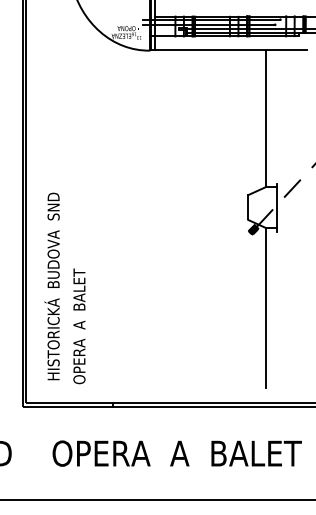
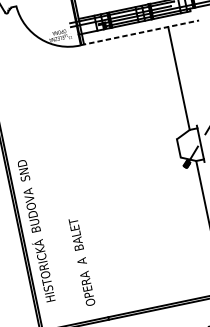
line: (229, 50) -> (140, 32), solid -> dashed
text: (51, 286) -> (34, 231), moved
text: (79, 326) -> (82, 262), moved

